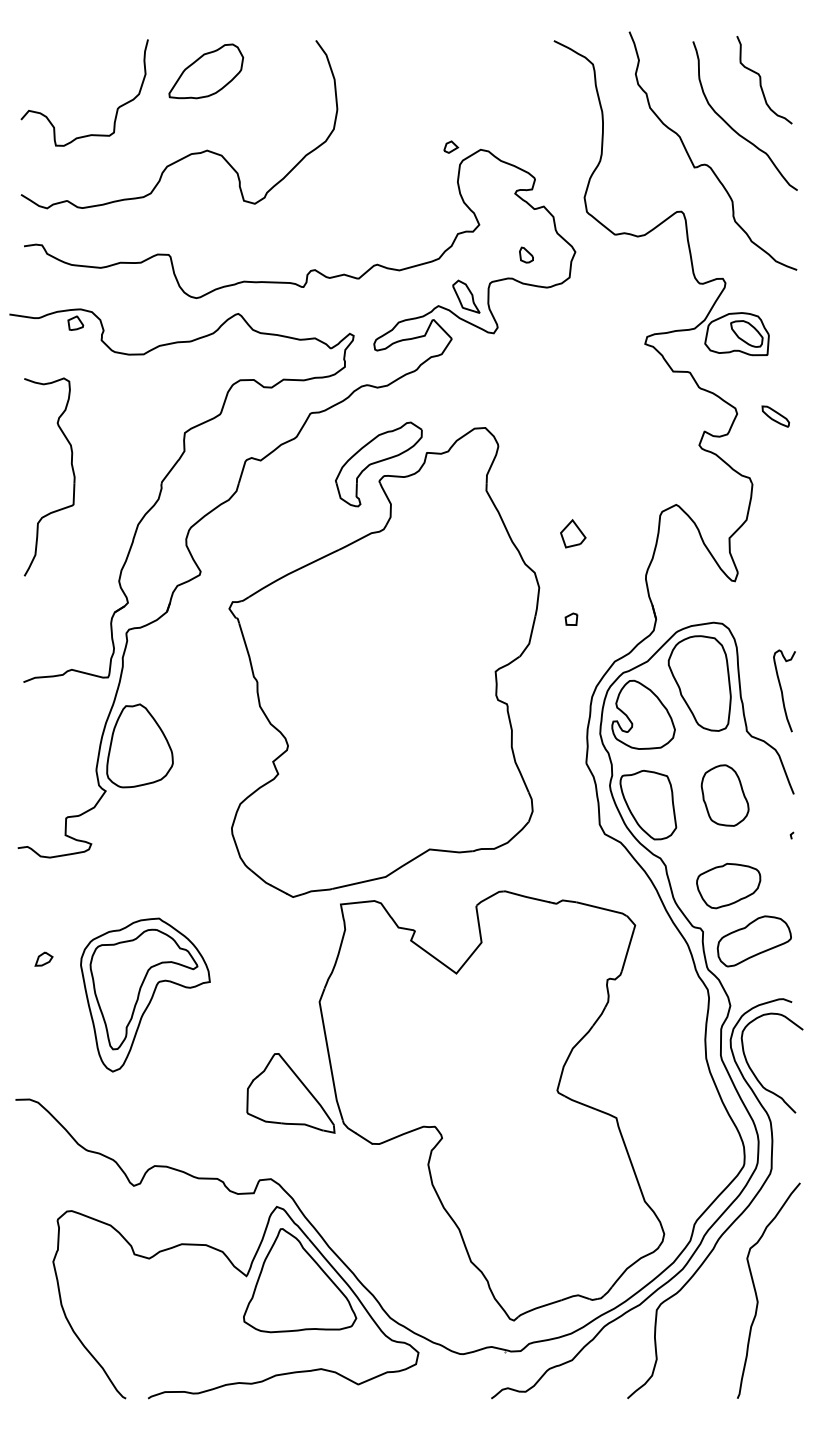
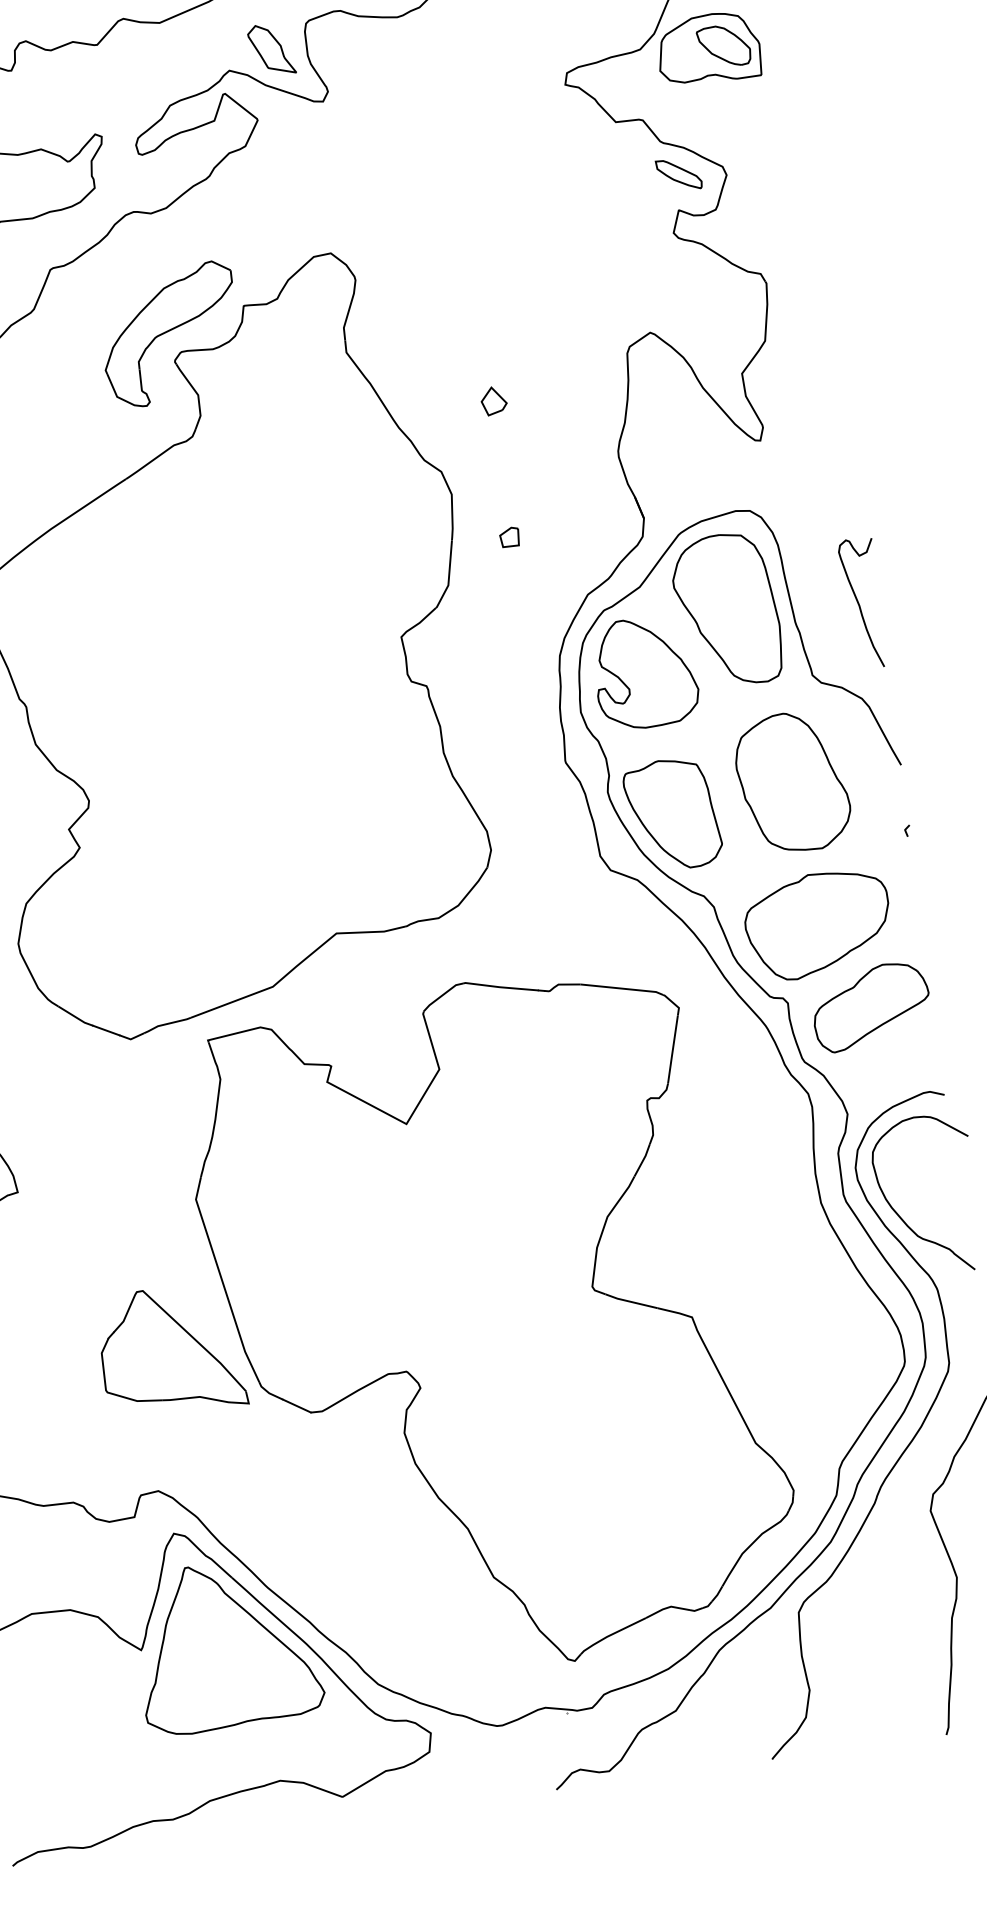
part: (775, 416) -> (678, 174), moved
part: (573, 532) -> (493, 399), size x0.62
part: (724, 795) -> (791, 782), size x1.43
part: (728, 885) -> (817, 924), size x1.43

